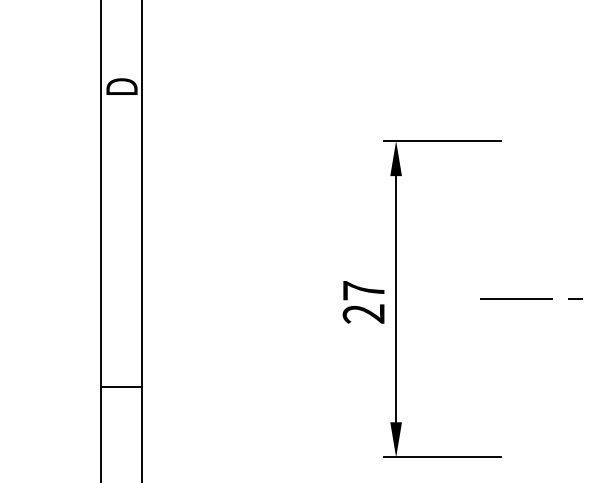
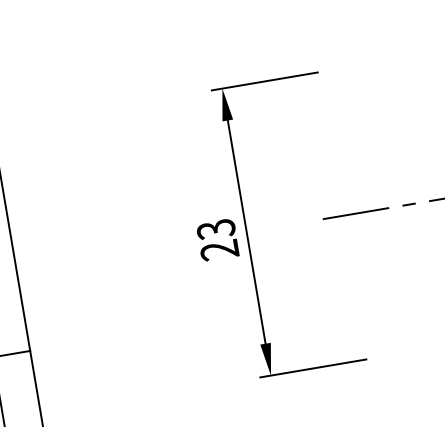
text: (363, 290) -> (215, 229), 27 -> 23

